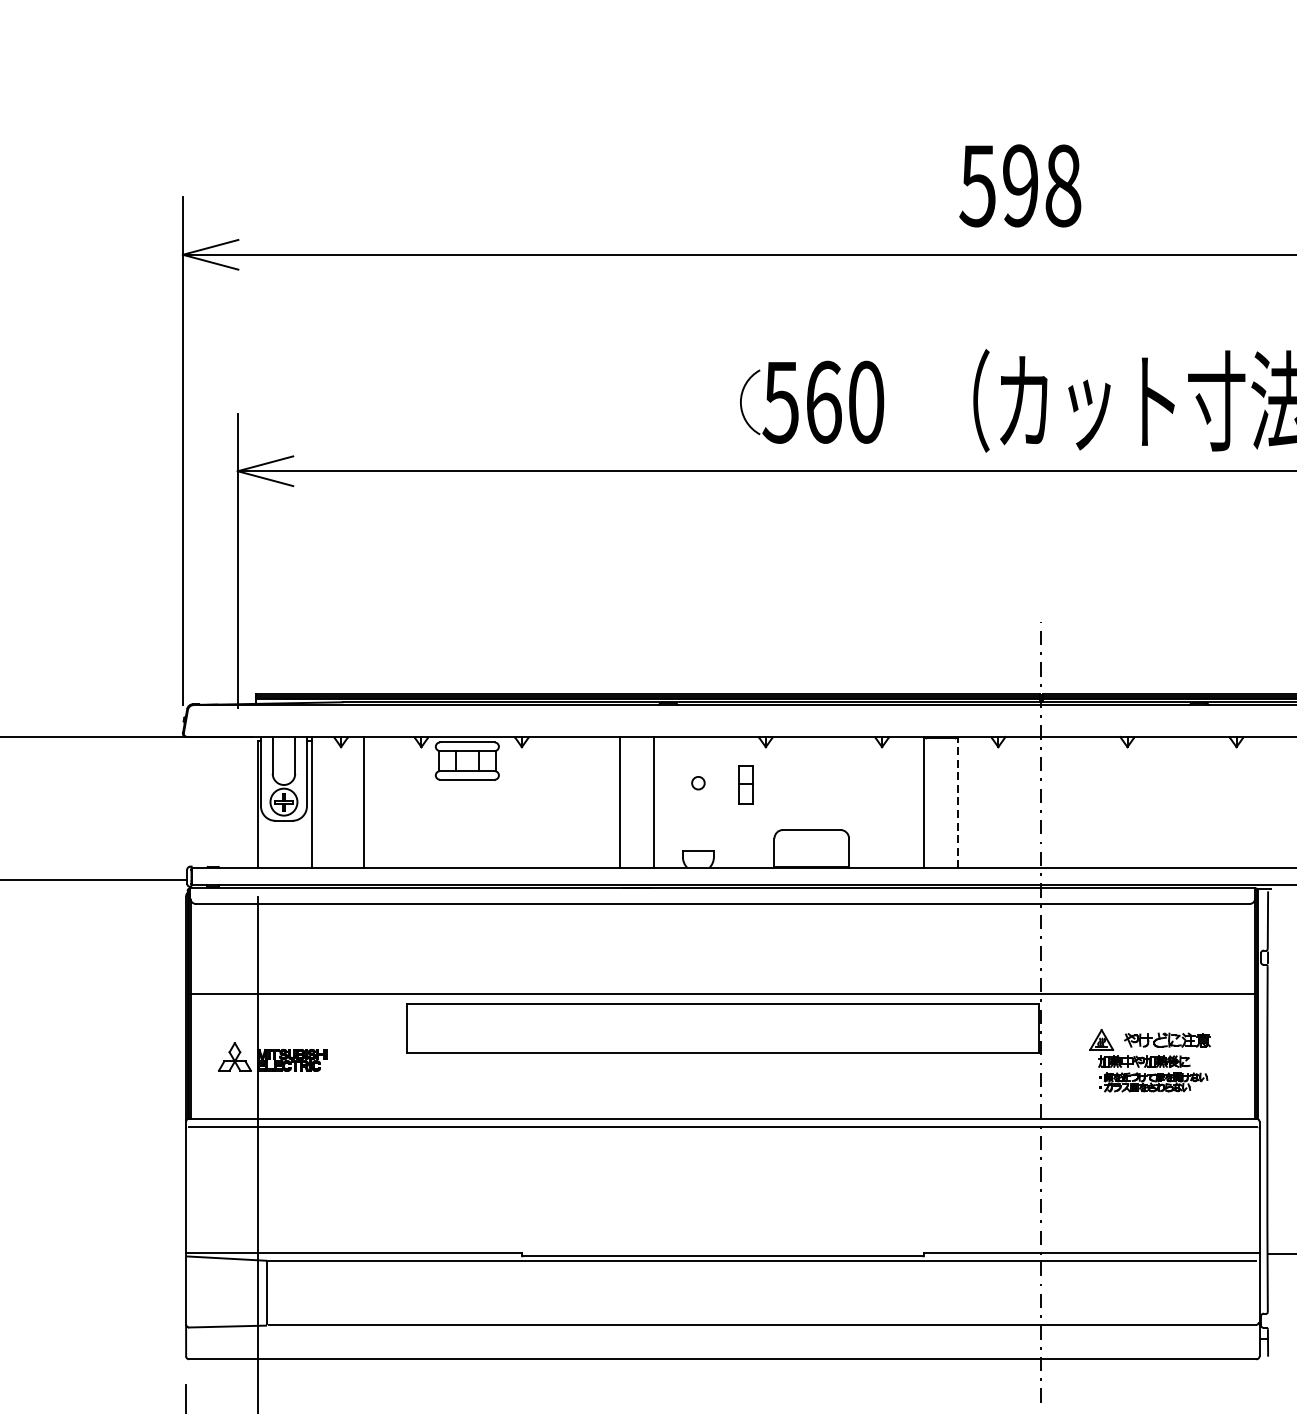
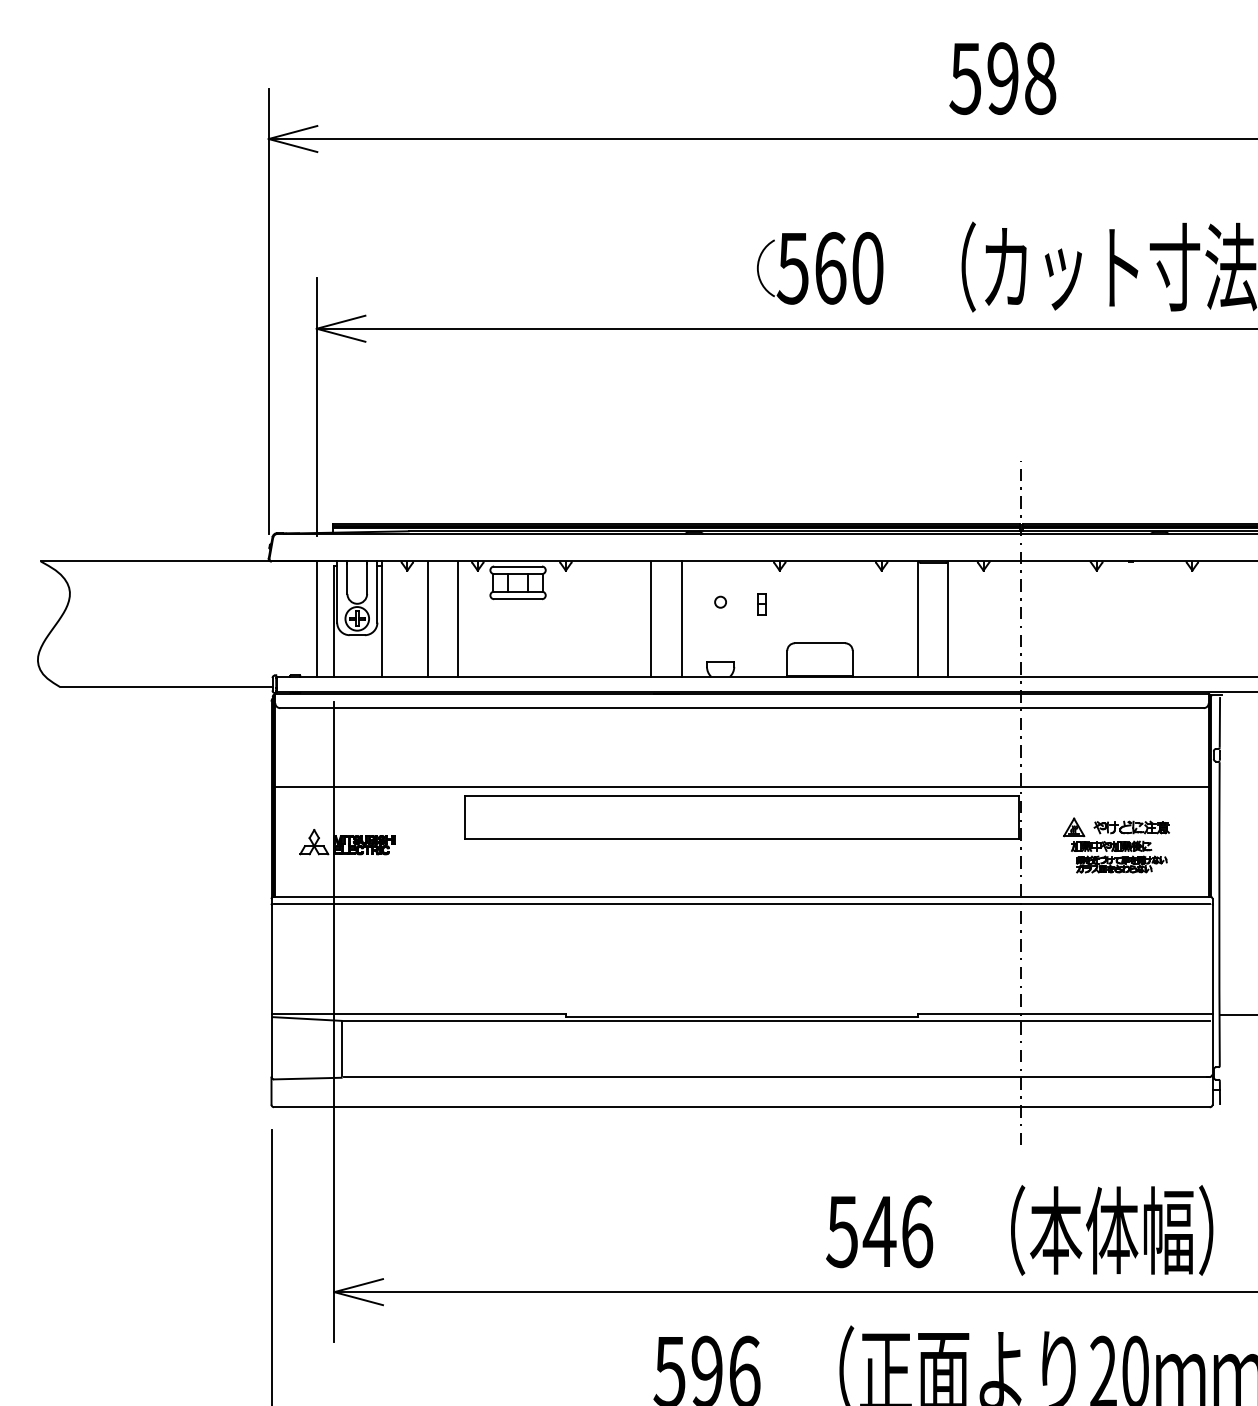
part: (745, 785) -> (761, 604), size x0.62
line: (237, 801) -> (316, 618), added
line: (398, 801) -> (457, 618), added
line: (958, 801) -> (948, 618), dashed -> solid

